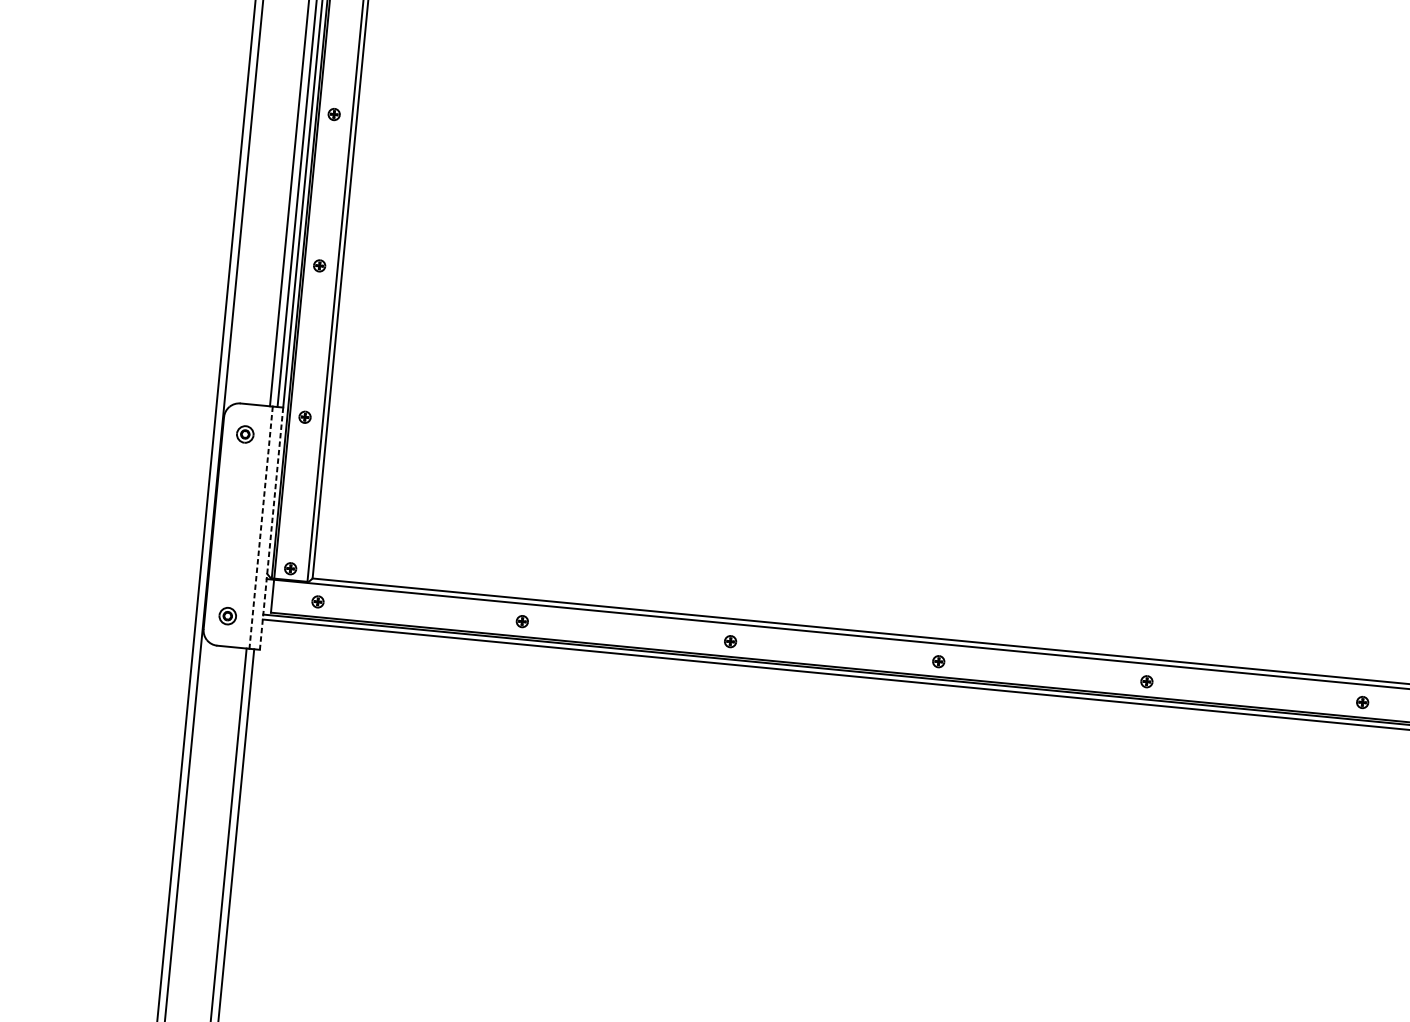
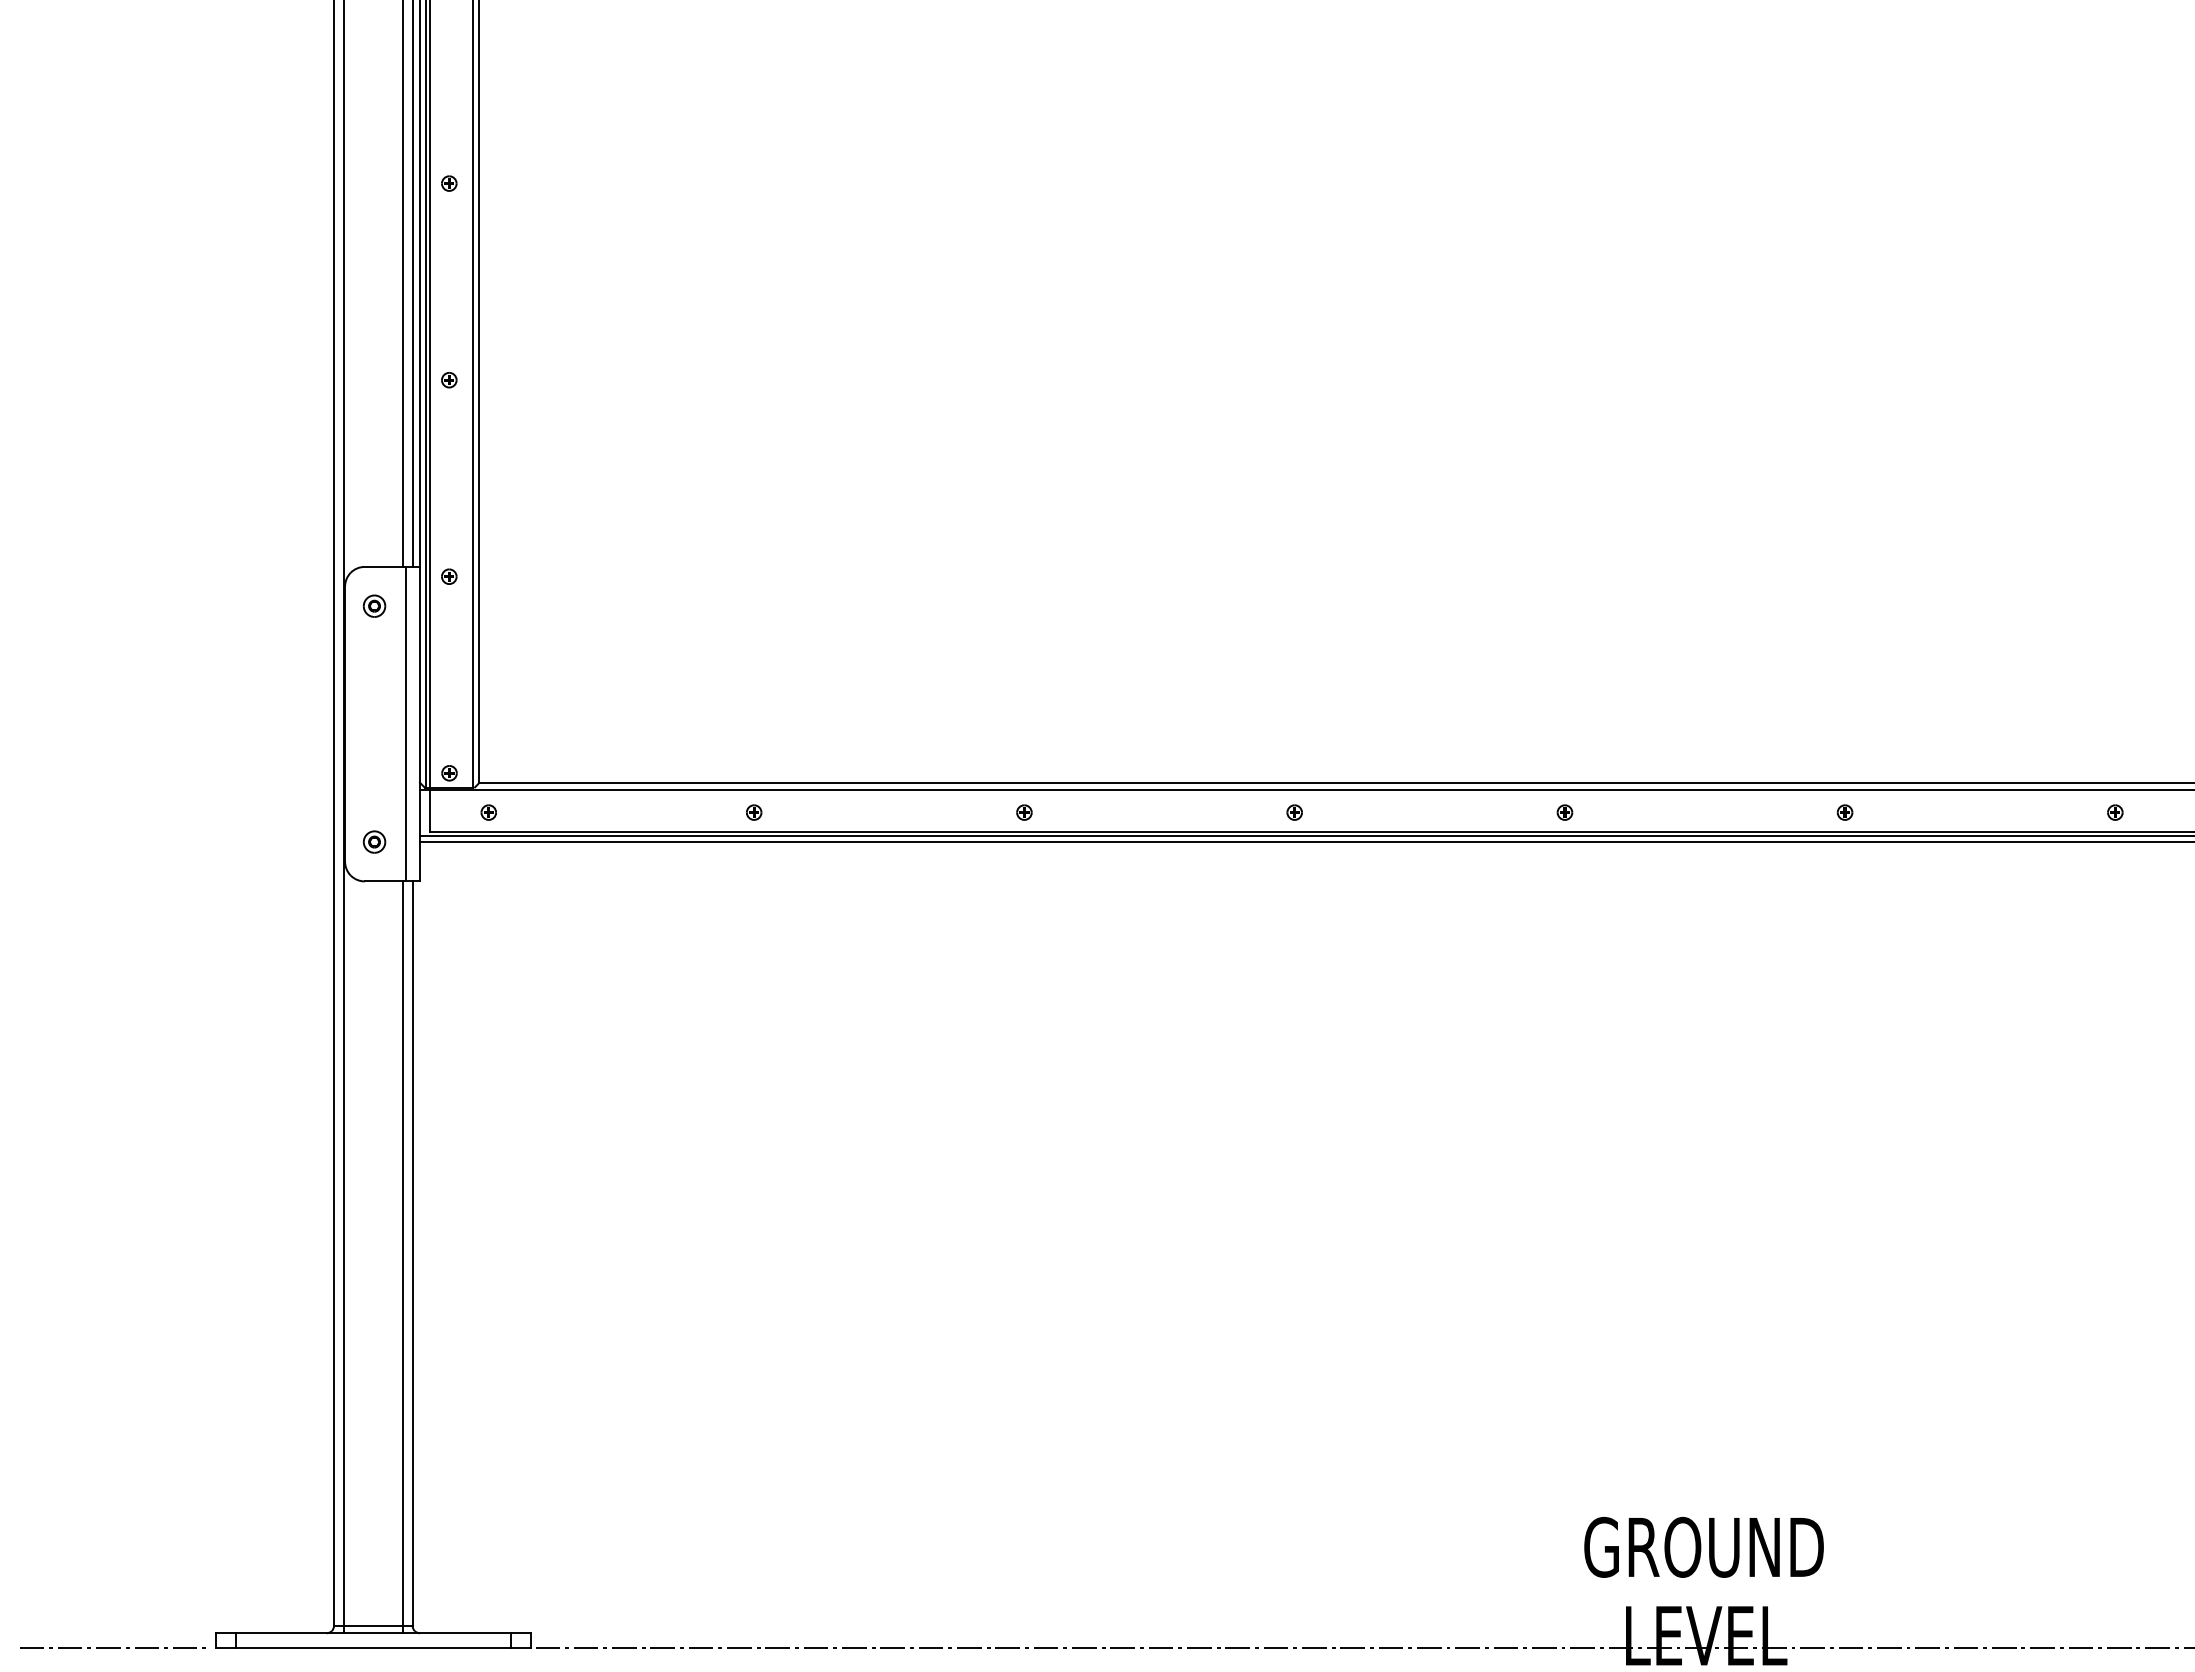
line: (261, 527) -> (406, 724), dashed -> solid
line: (271, 528) -> (420, 724), dashed -> solid

